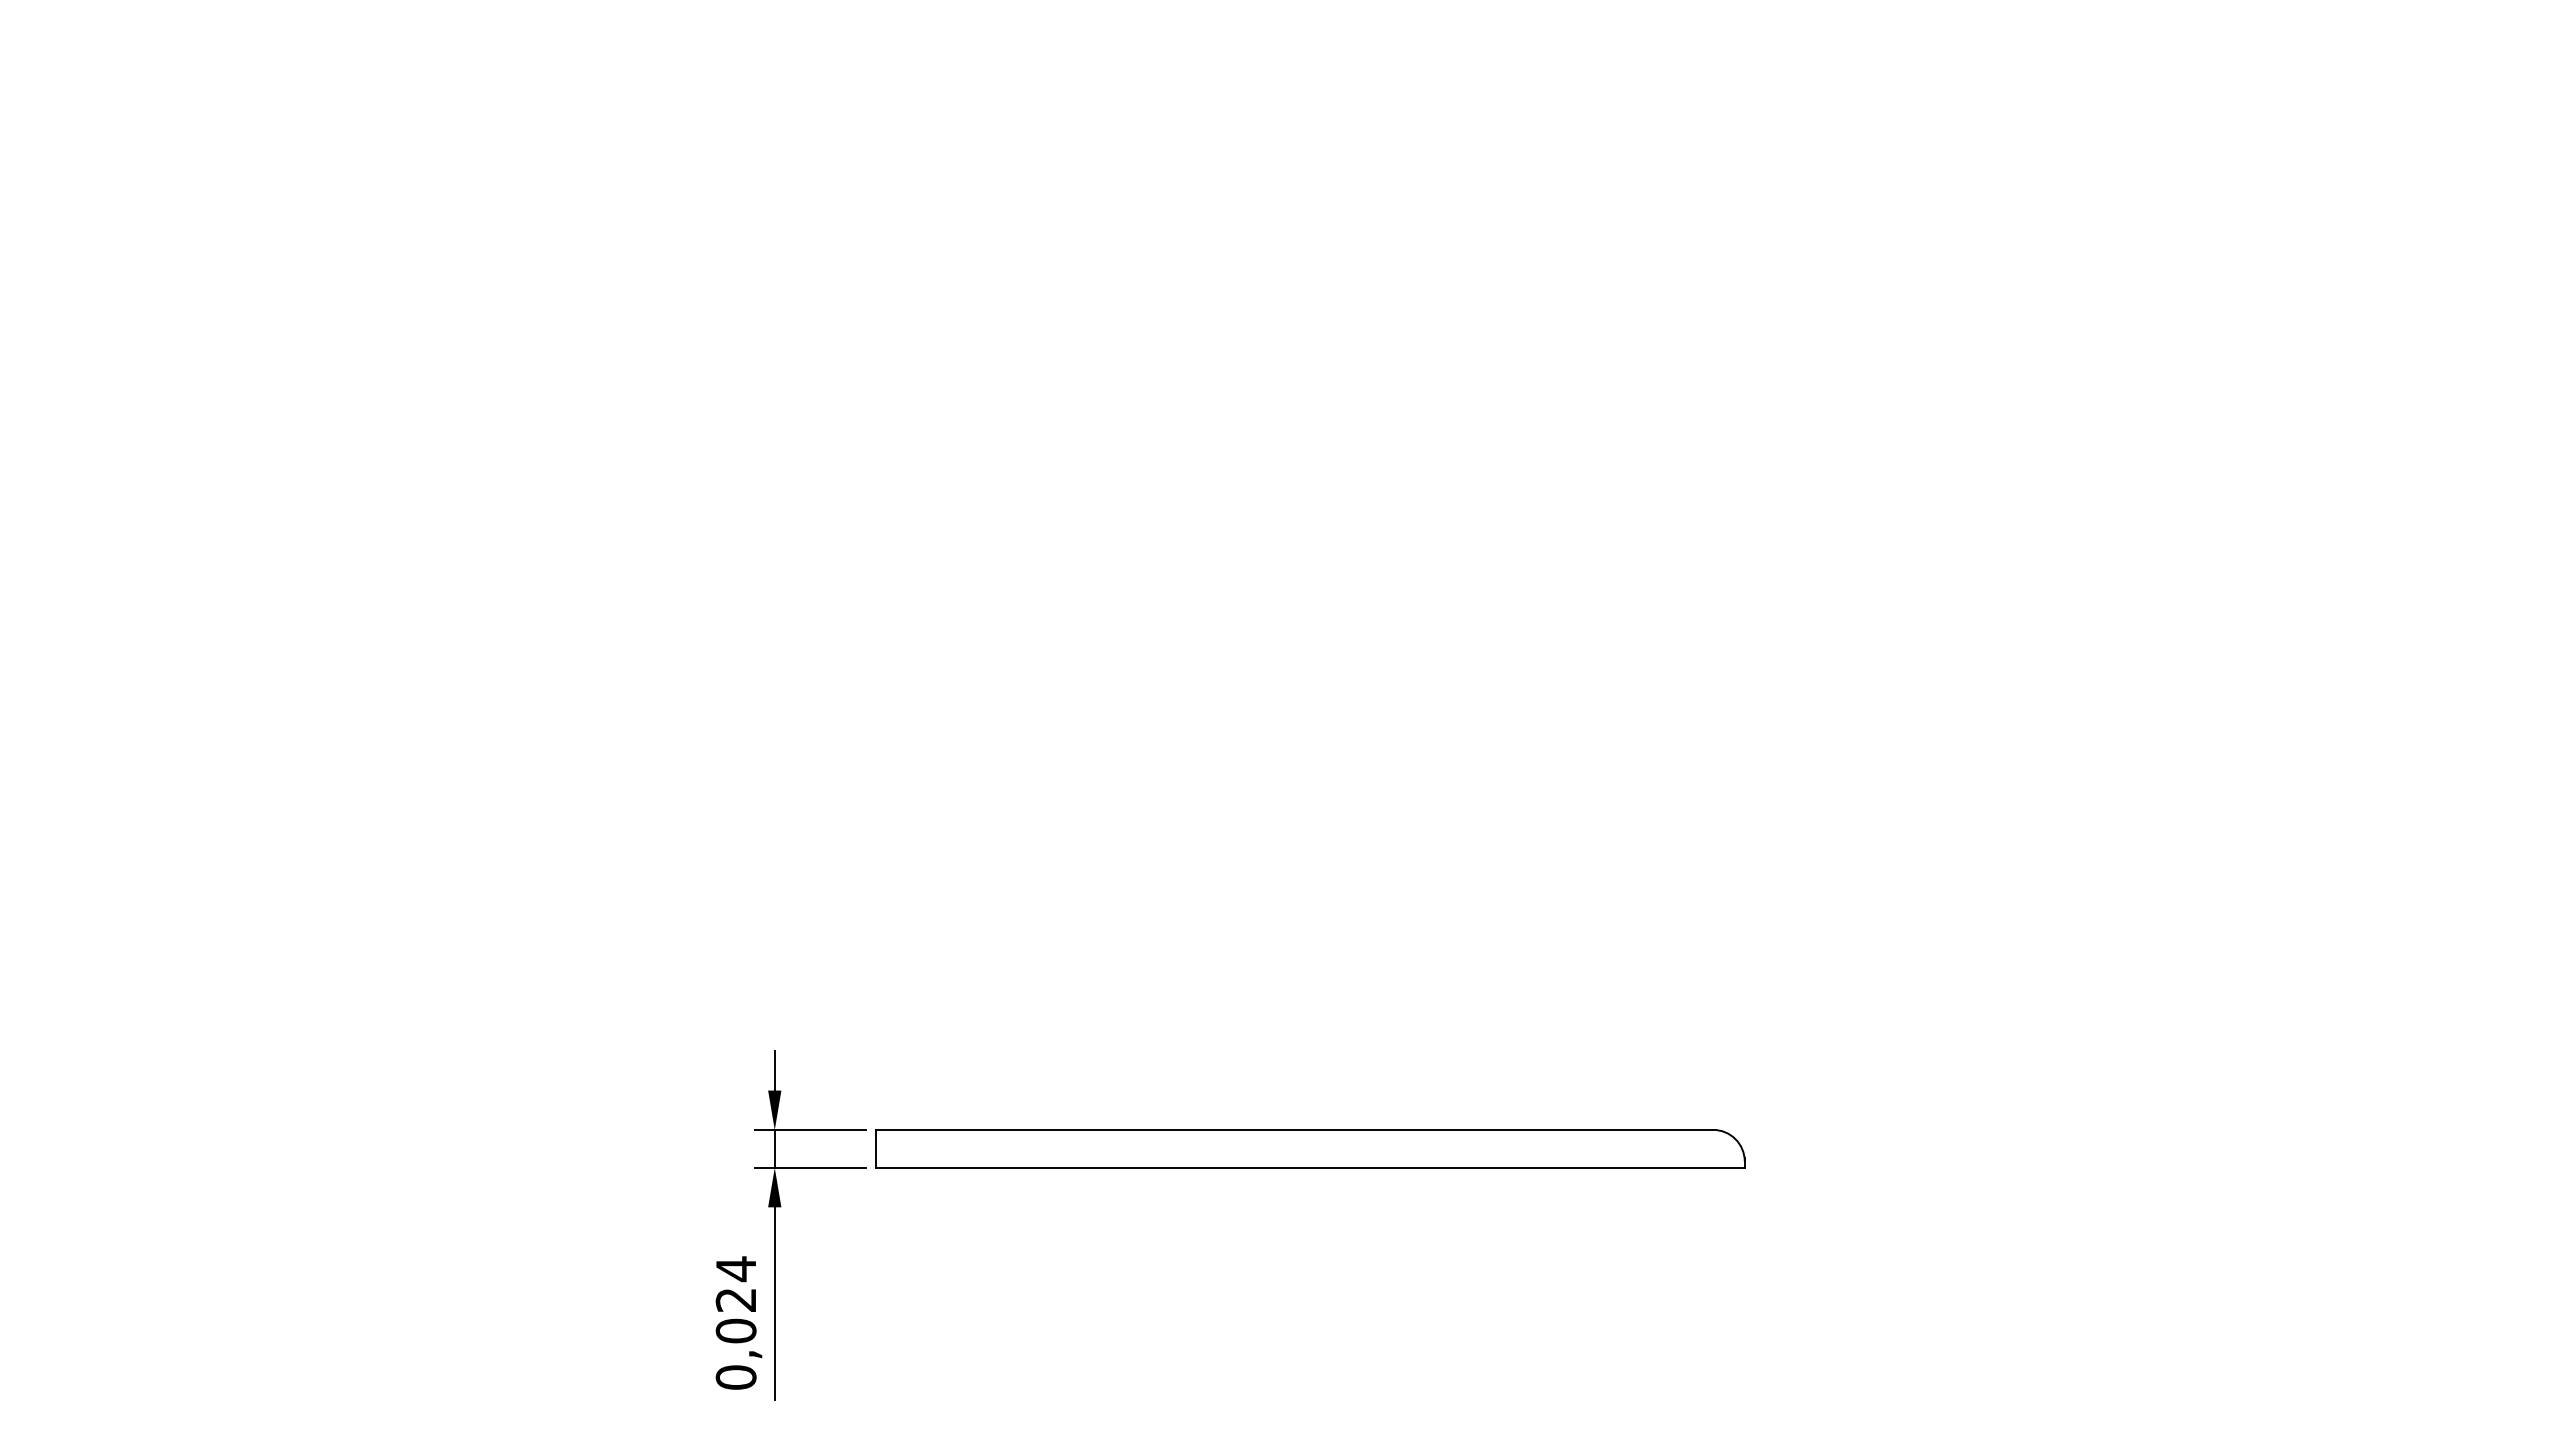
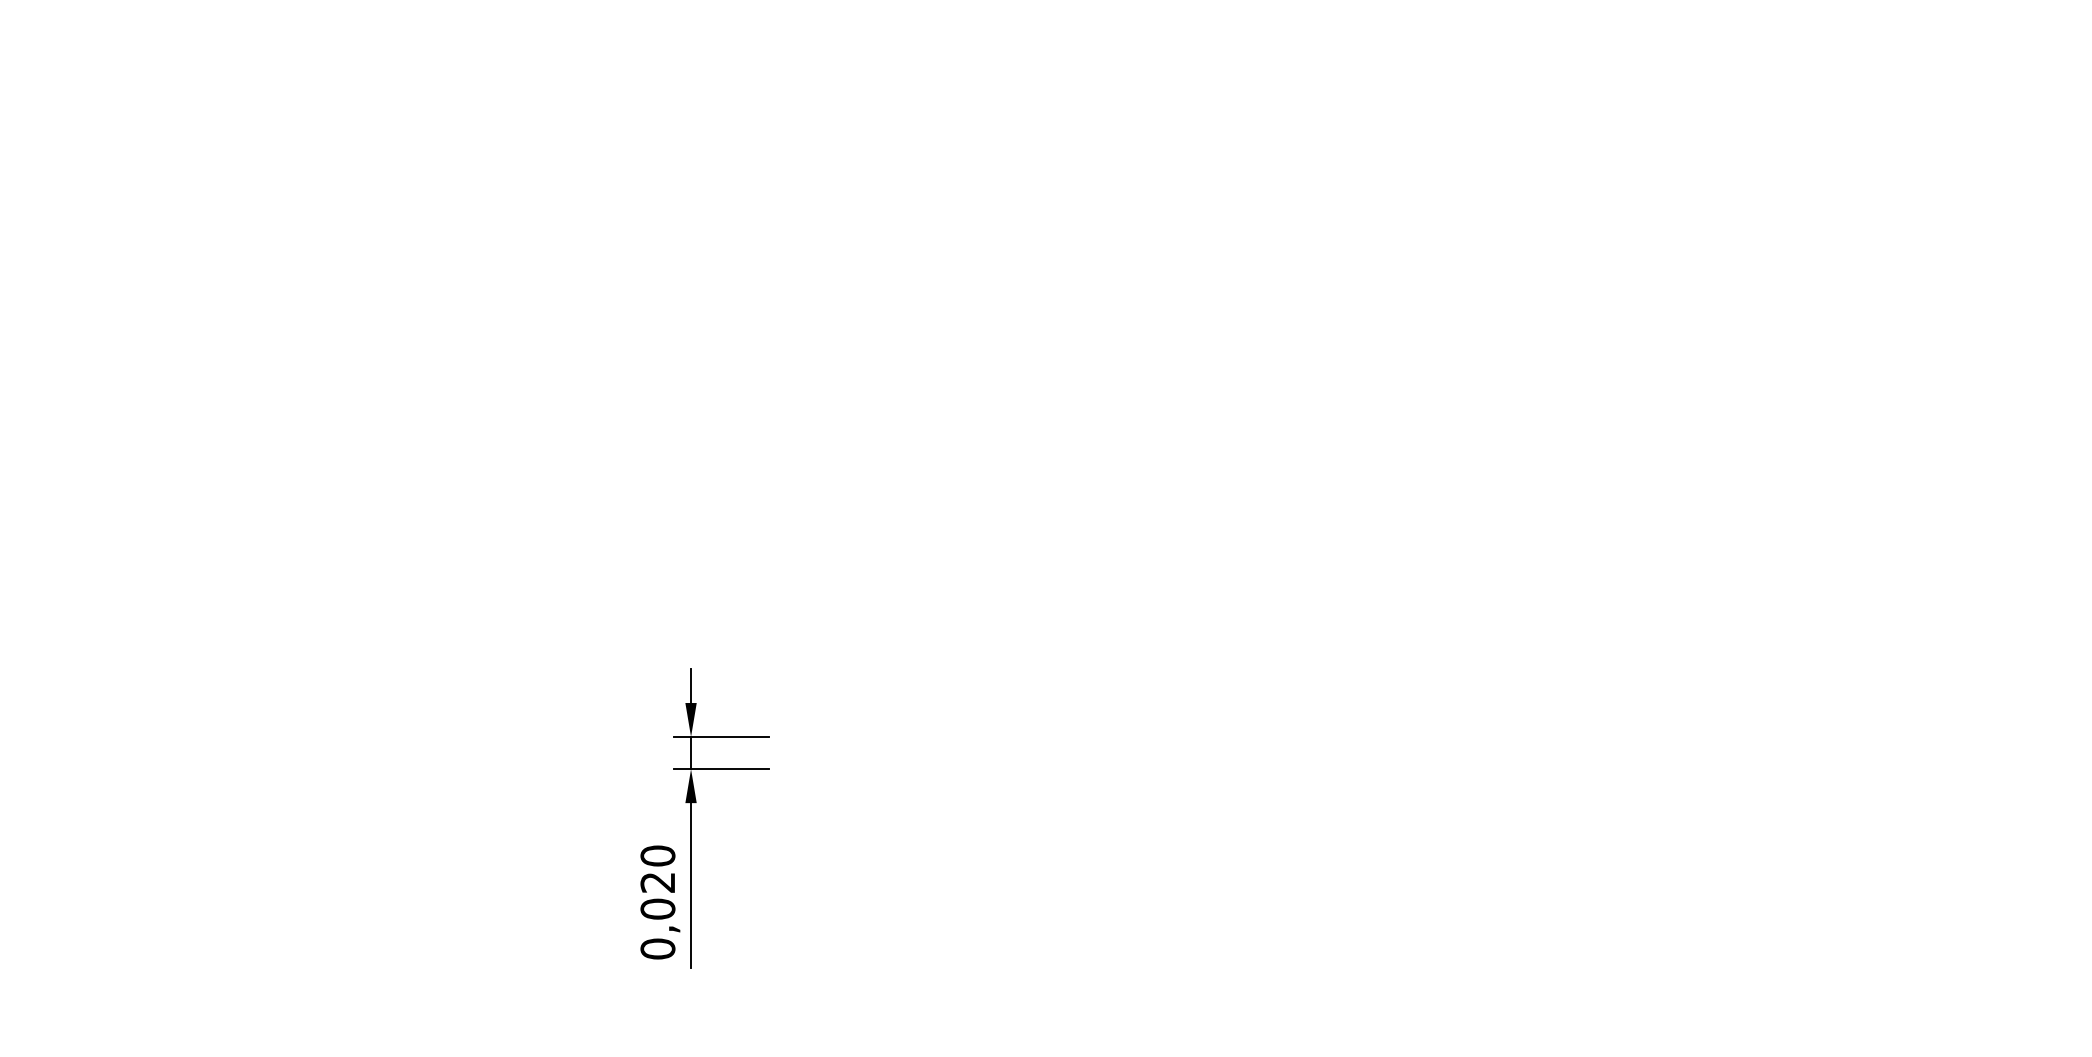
part: (1310, 1148) -> (1150, 752), removed
text: (735, 1269) -> (657, 856), 0,024 -> 0,020

